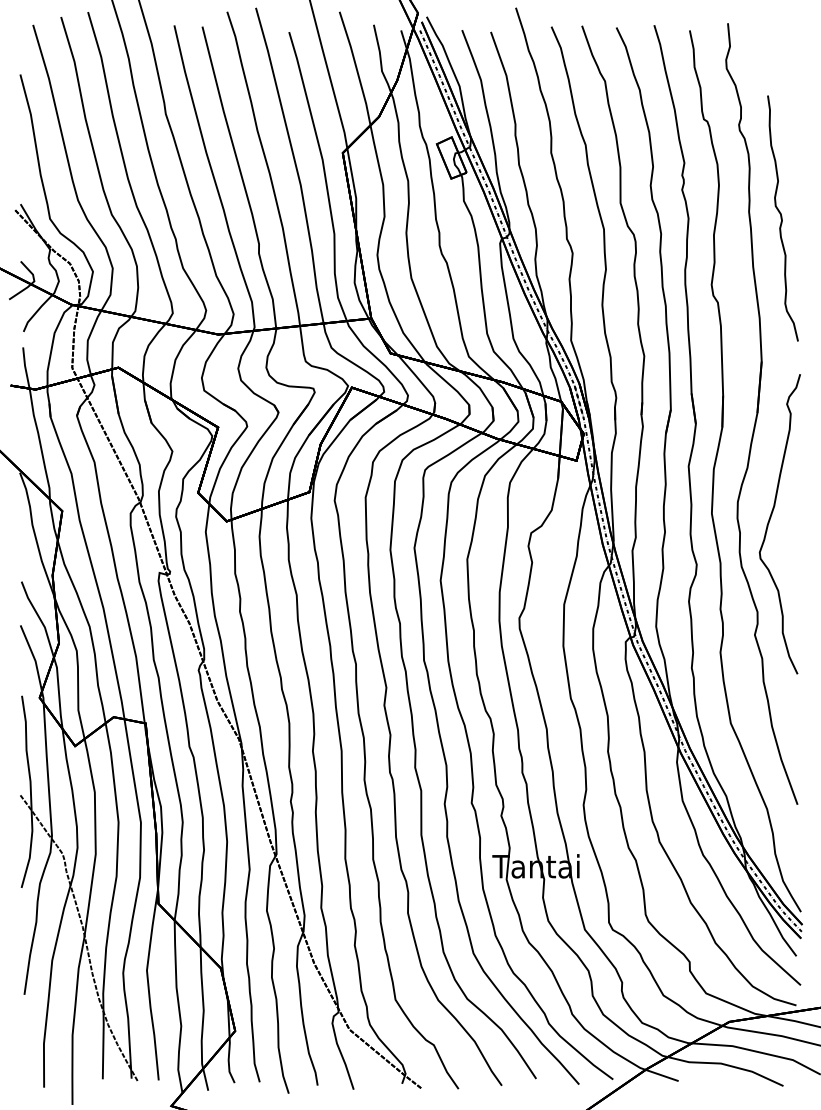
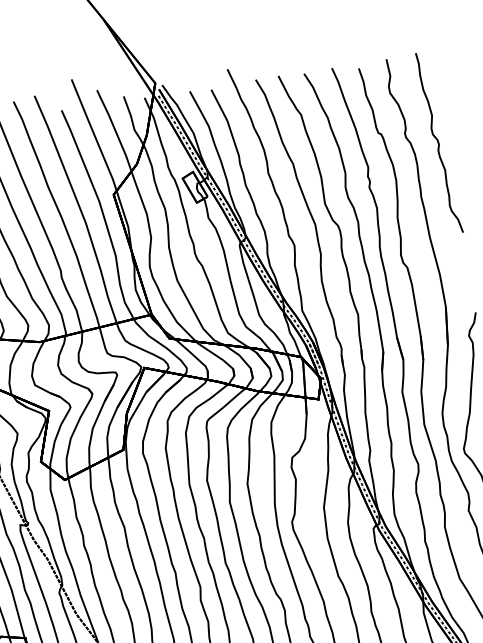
curve: (782, 218) -> (439, 142), moved

